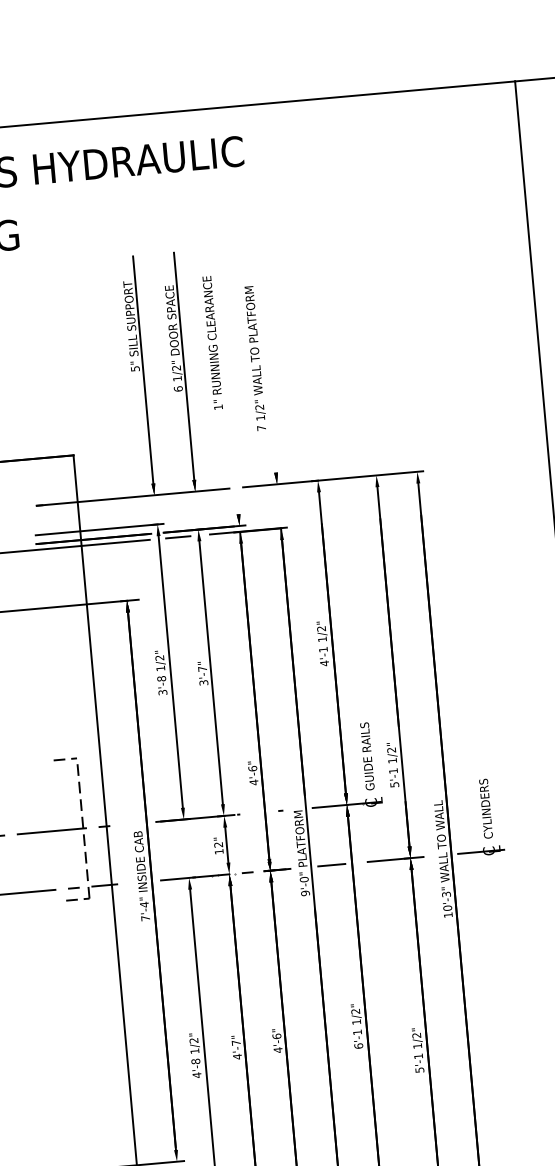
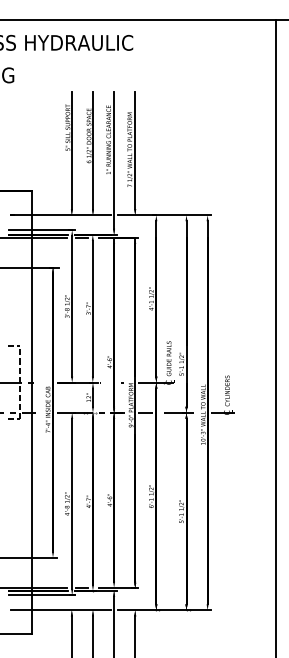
line: (266, 358) -> (135, 150), added
line: (227, 379) -> (114, 159), added

